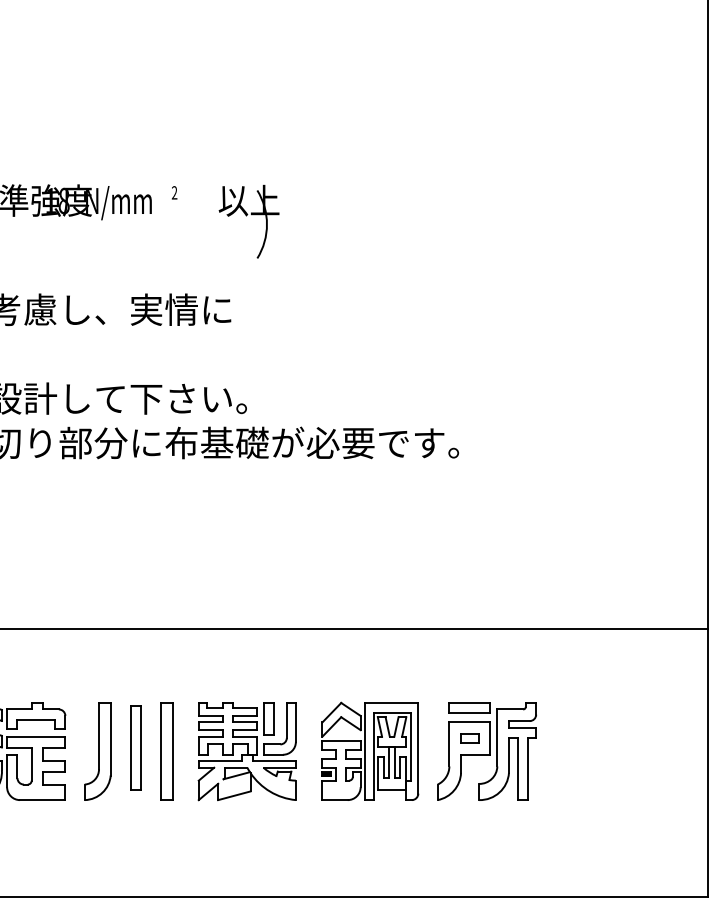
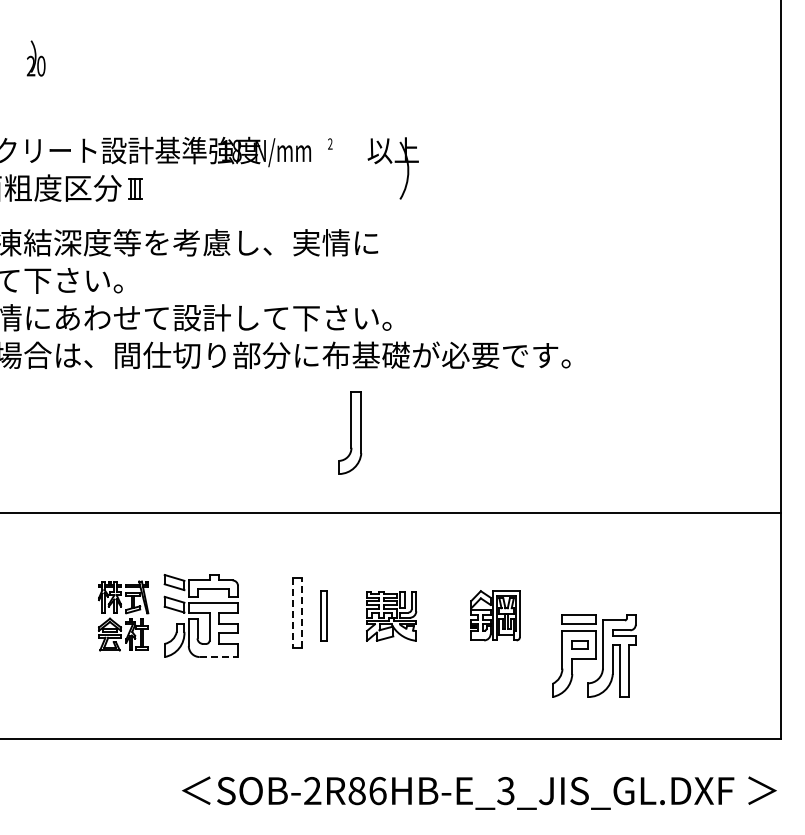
line: (141, 747) -> (302, 612), solid -> dashed
line: (131, 748) -> (293, 613), solid -> dashed
part: (97, 750) -> (350, 432), moved
part: (166, 750) -> (323, 615), size x0.6
part: (370, 750) -> (495, 615), size x0.6
part: (487, 750) -> (594, 655), moved
part: (247, 752) -> (391, 616), size x0.6
line: (43, 800) -> (219, 657), solid -> dashed

